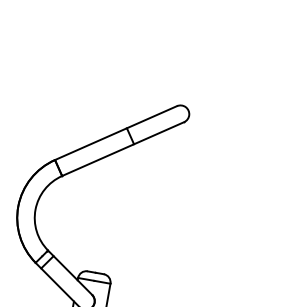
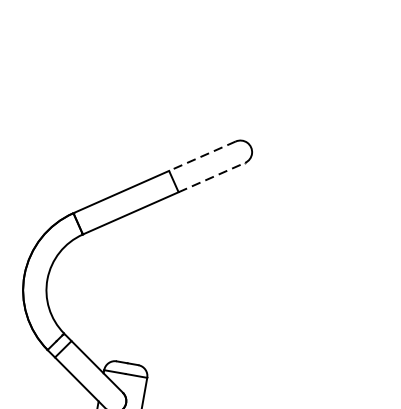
line: (151, 117) -> (201, 156), solid -> dashed
line: (159, 133) -> (212, 177), solid -> dashed

